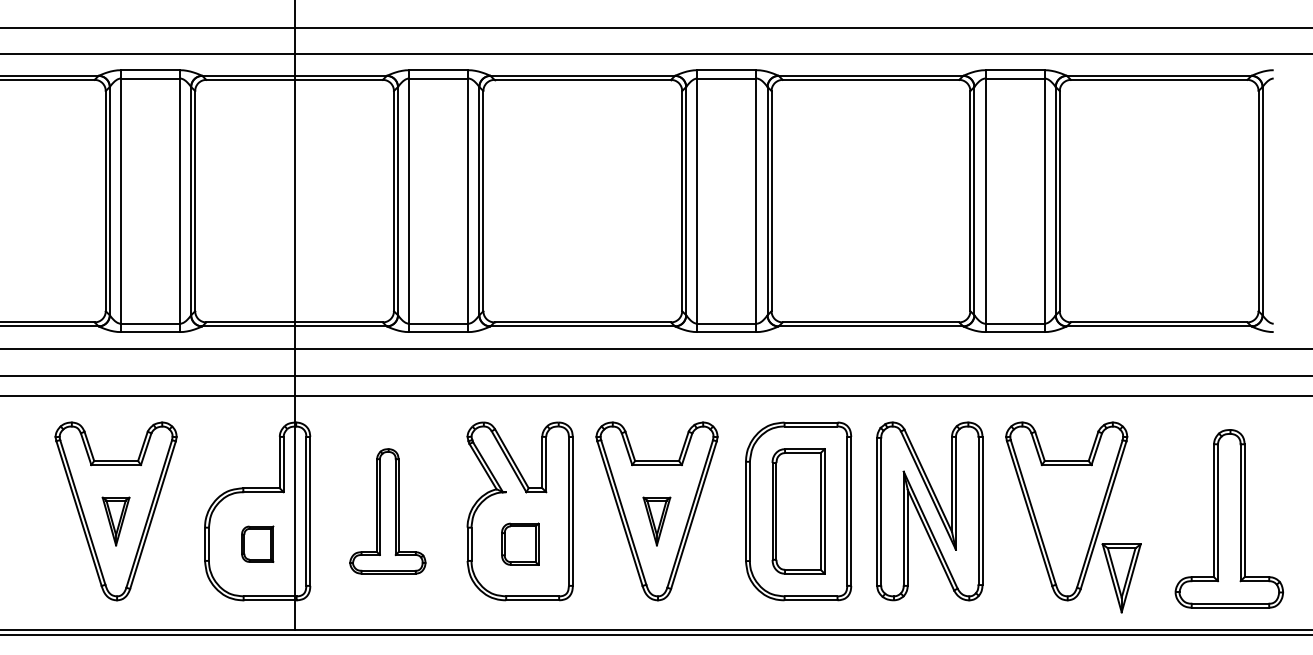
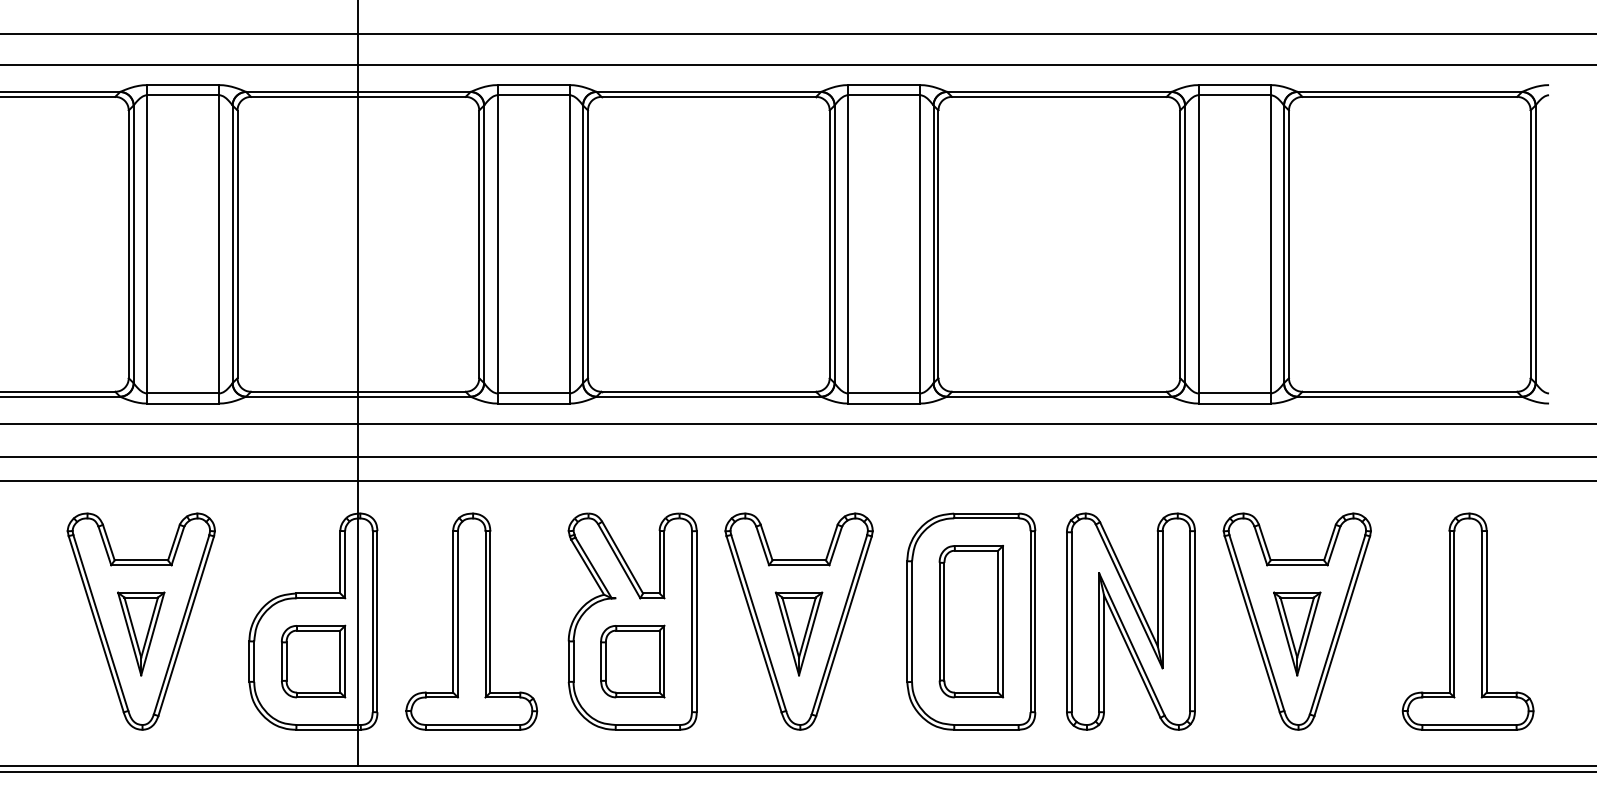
part: (387, 511) -> (471, 621), size x1.43
part: (1228, 518) -> (1467, 621), moved
part: (116, 521) -> (141, 633), size x1.43
part: (656, 521) -> (798, 633), size x1.43
part: (257, 544) -> (313, 661), size x1.67
part: (519, 544) -> (632, 661), size x1.43
part: (1121, 577) -> (1297, 633), moved

